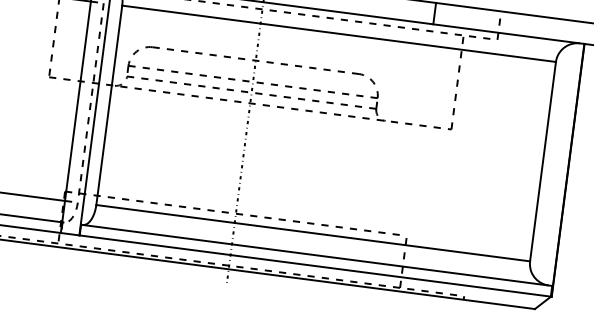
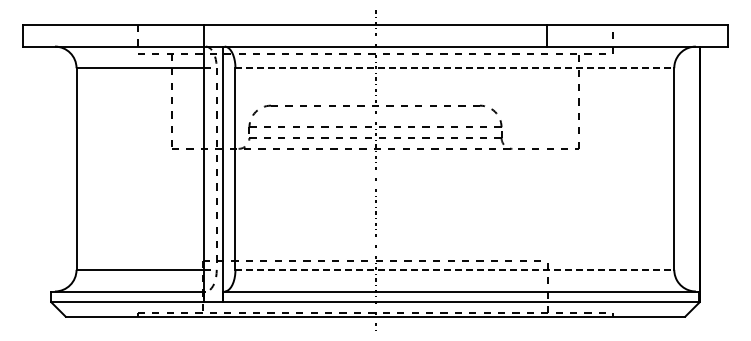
line: (339, 34) -> (455, 68), solid -> dashed
line: (313, 232) -> (455, 269), solid -> dashed

